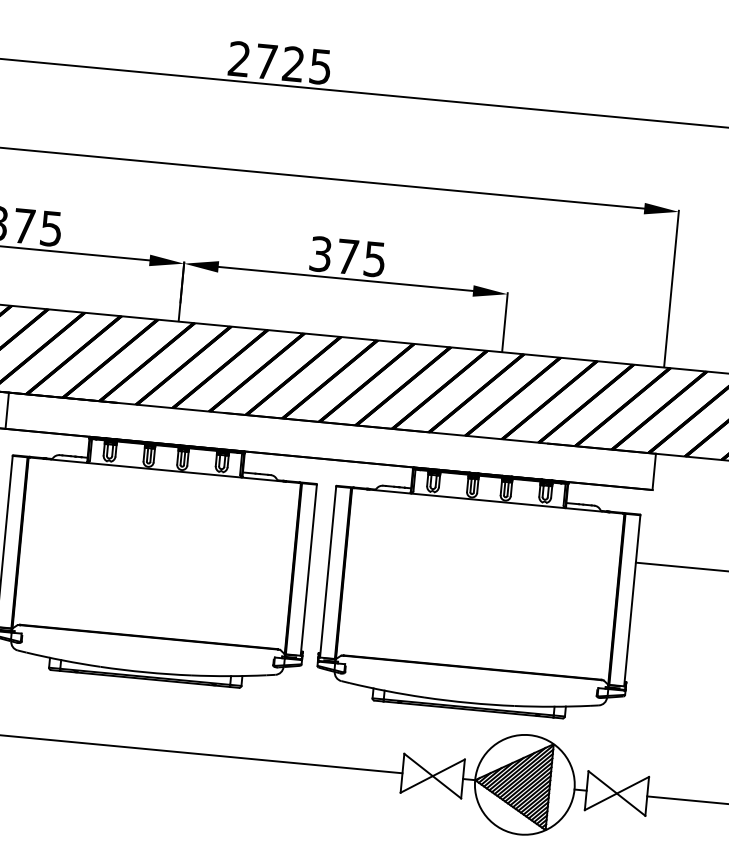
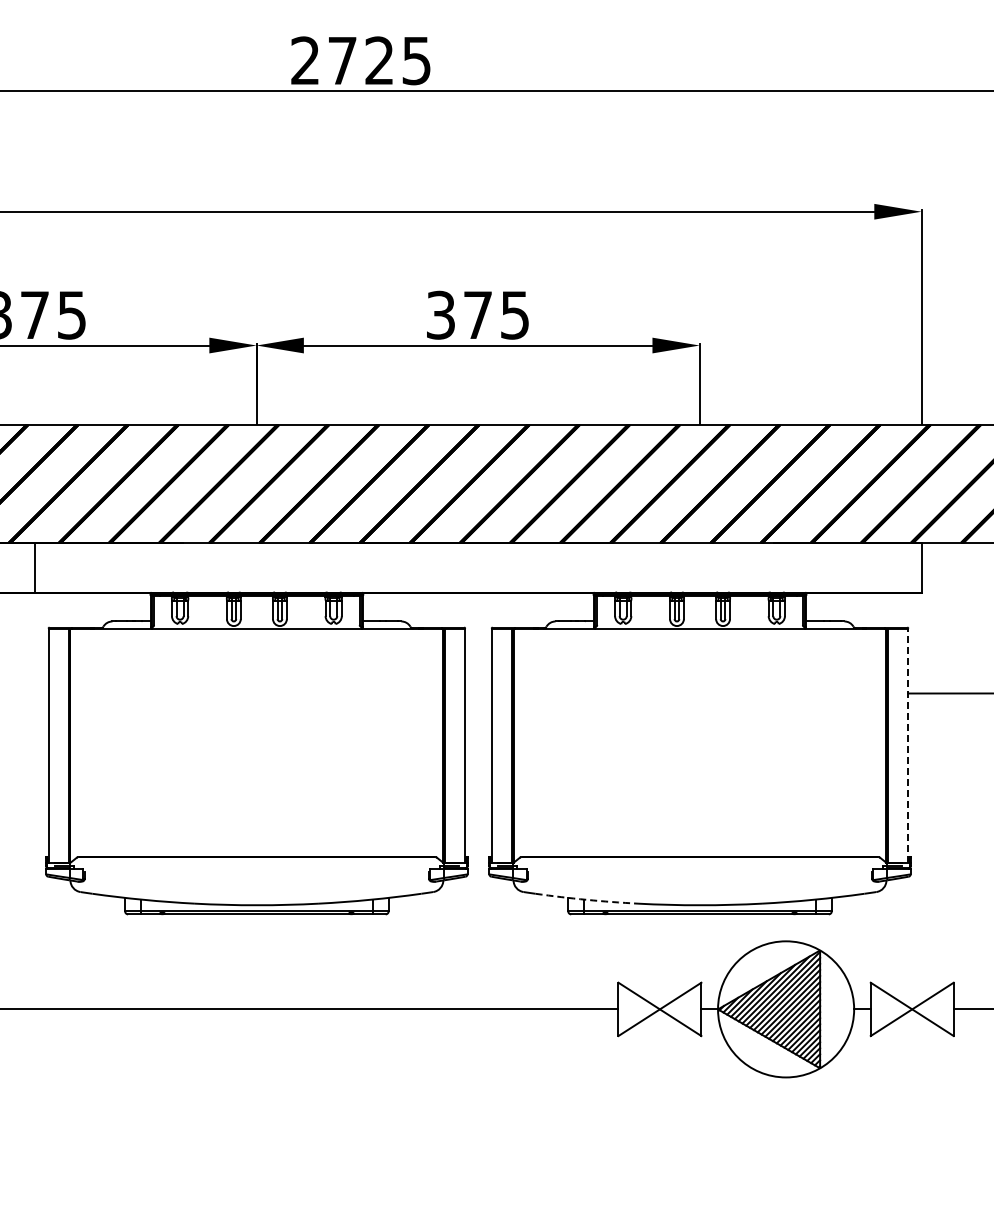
line: (632, 600) -> (908, 745), solid -> dashed
arc: (386, 690) -> (586, 899), solid -> dashed

